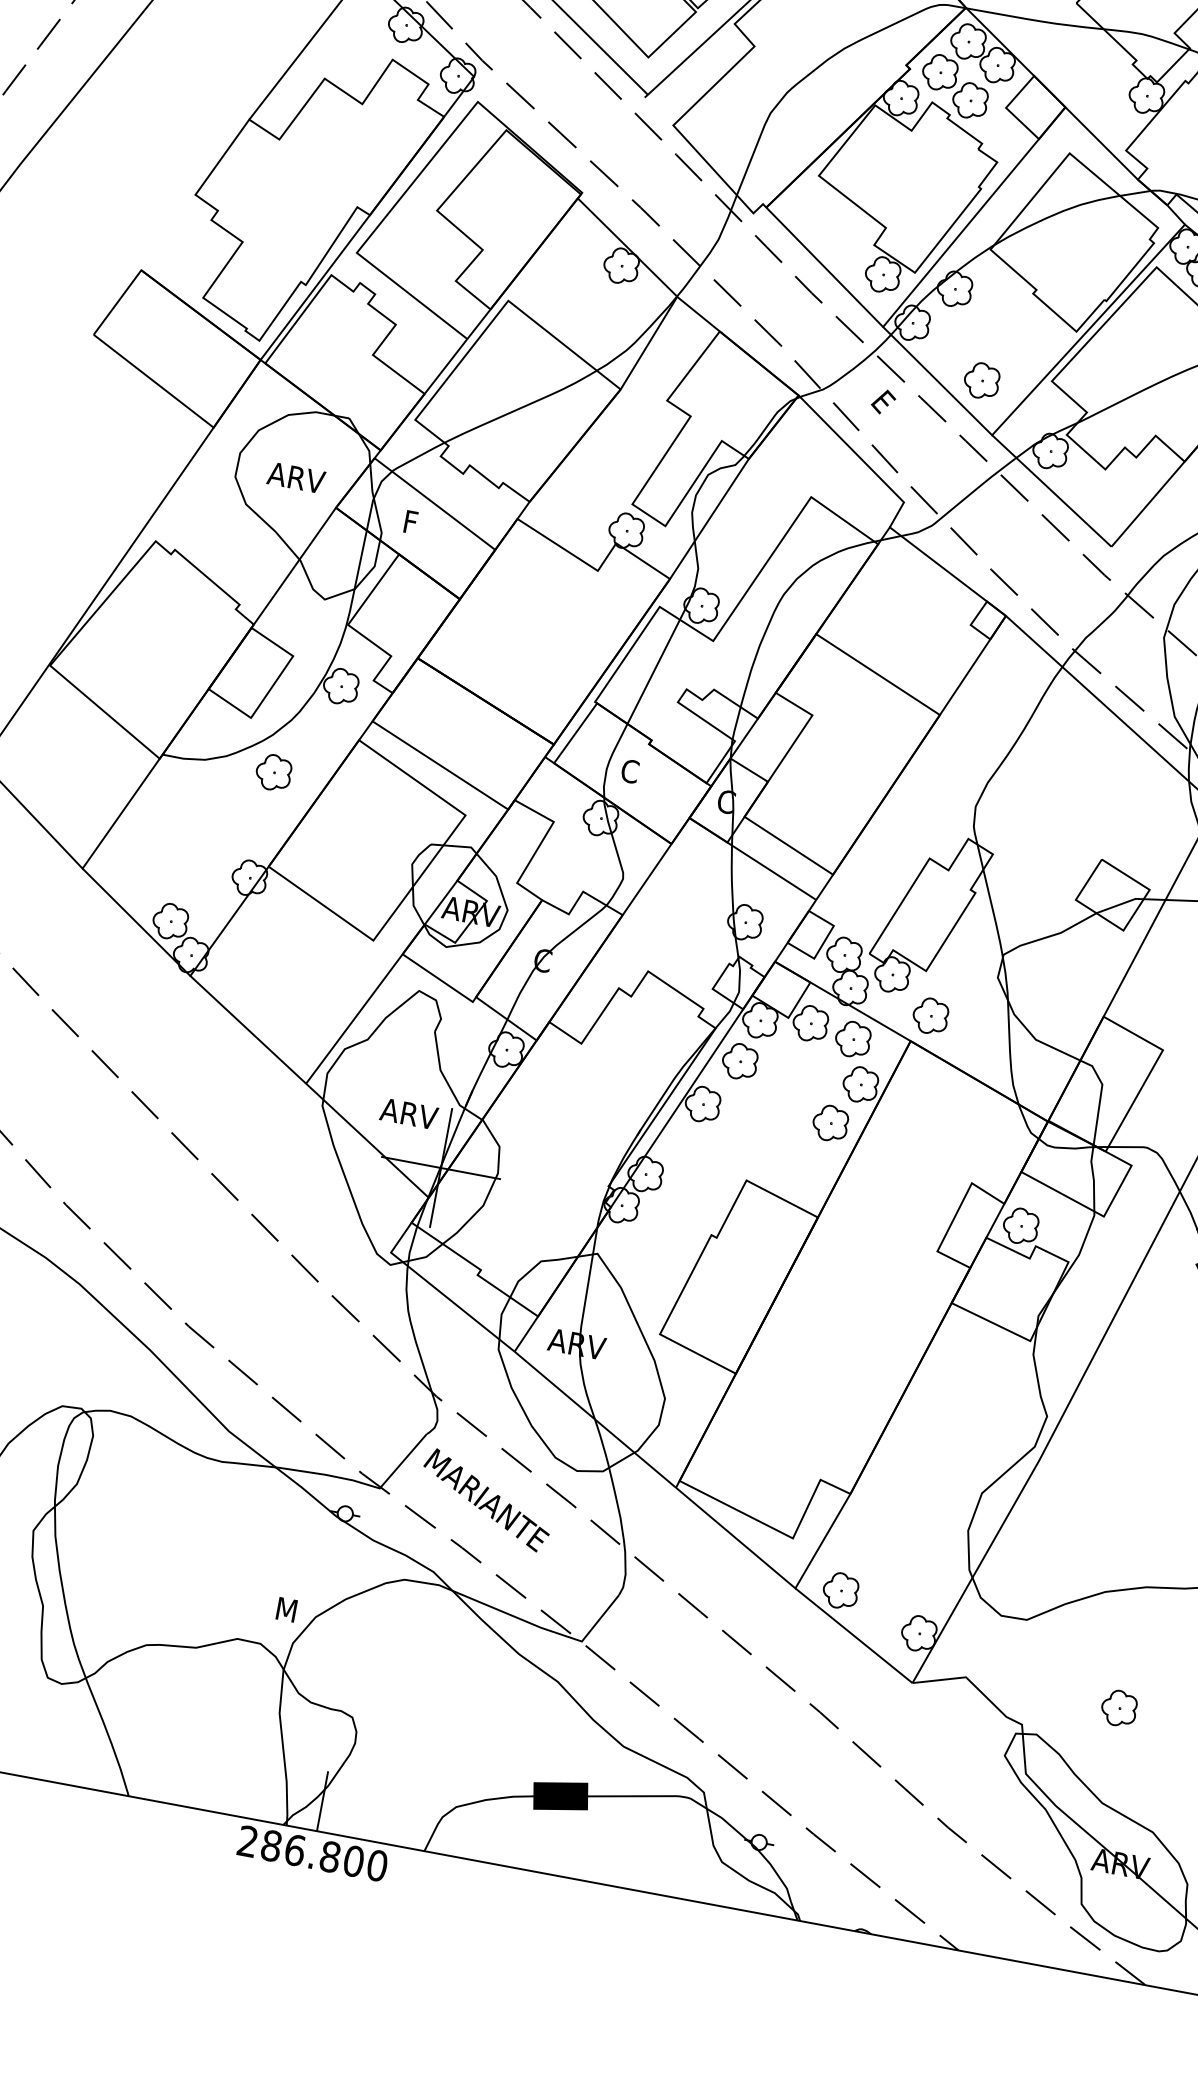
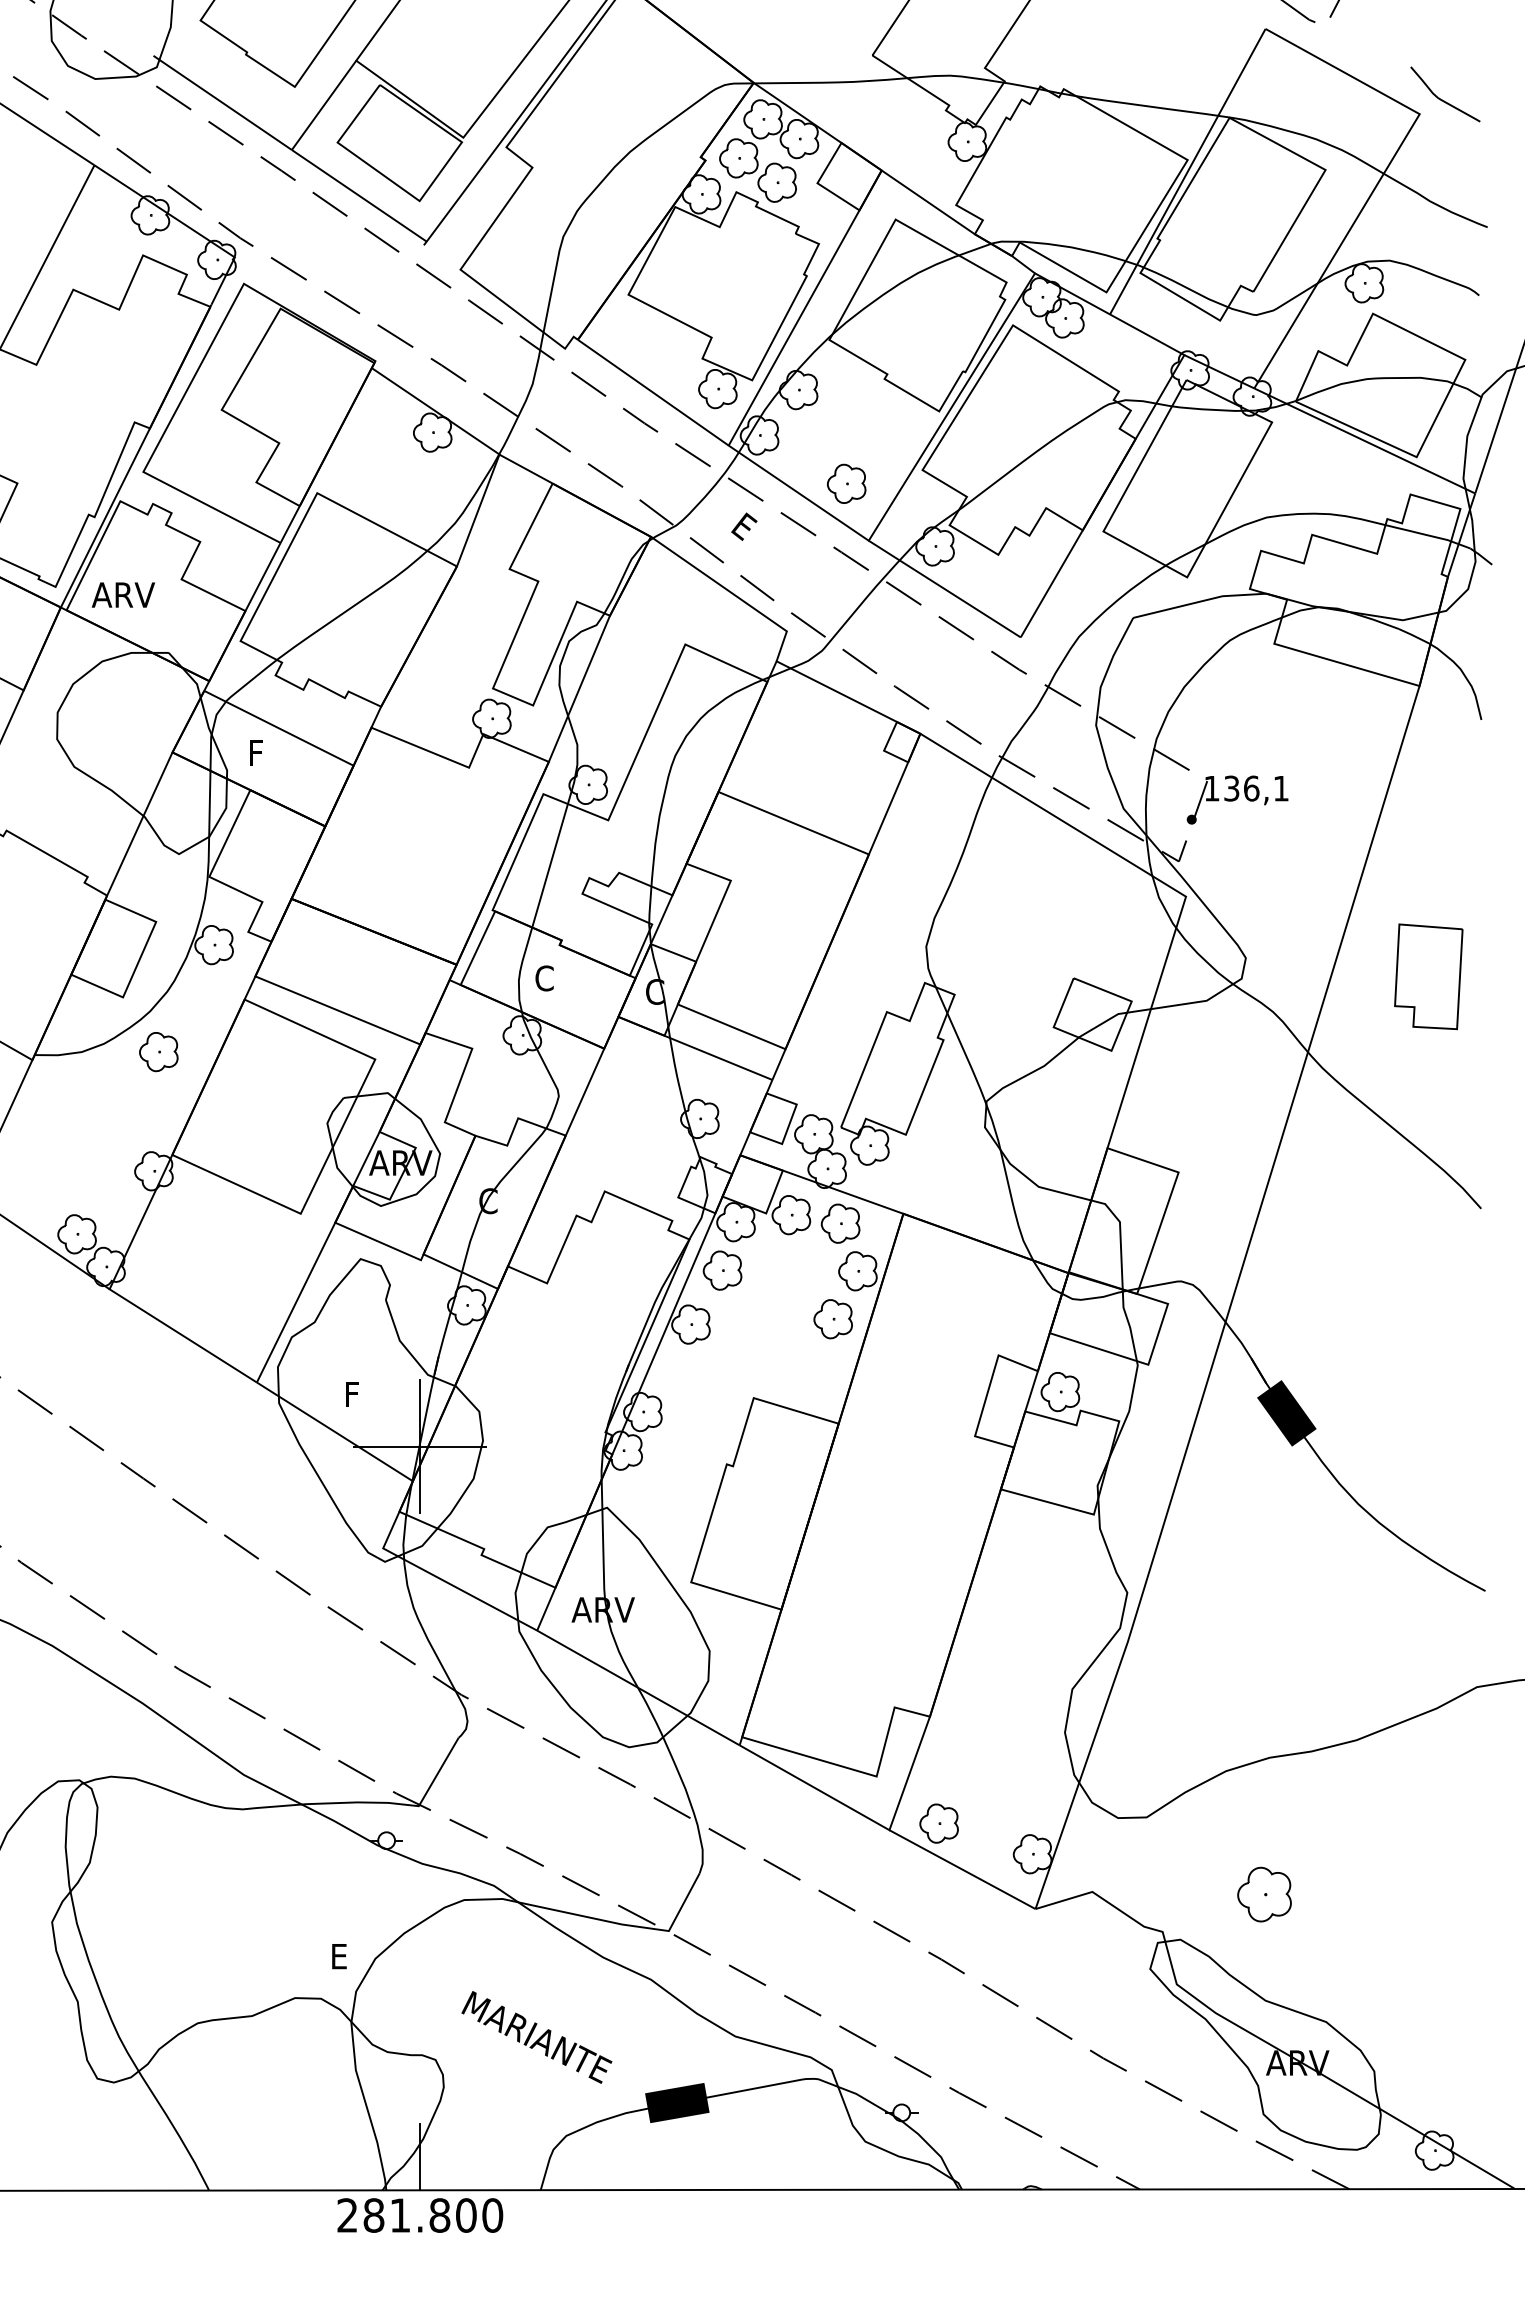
text: (296, 477) -> (123, 594), moved
part: (930, 1015) -> (919, 1182), removed
text: (409, 1113) -> (374, 1393), ARV -> F
text: (486, 1500) -> (536, 2037), moved
text: (287, 1609) -> (343, 1956), M -> E
part: (1119, 1708) -> (1264, 1894), size x1.4
text: (295, 1850) -> (400, 2215), 286.800 -> 281.800

